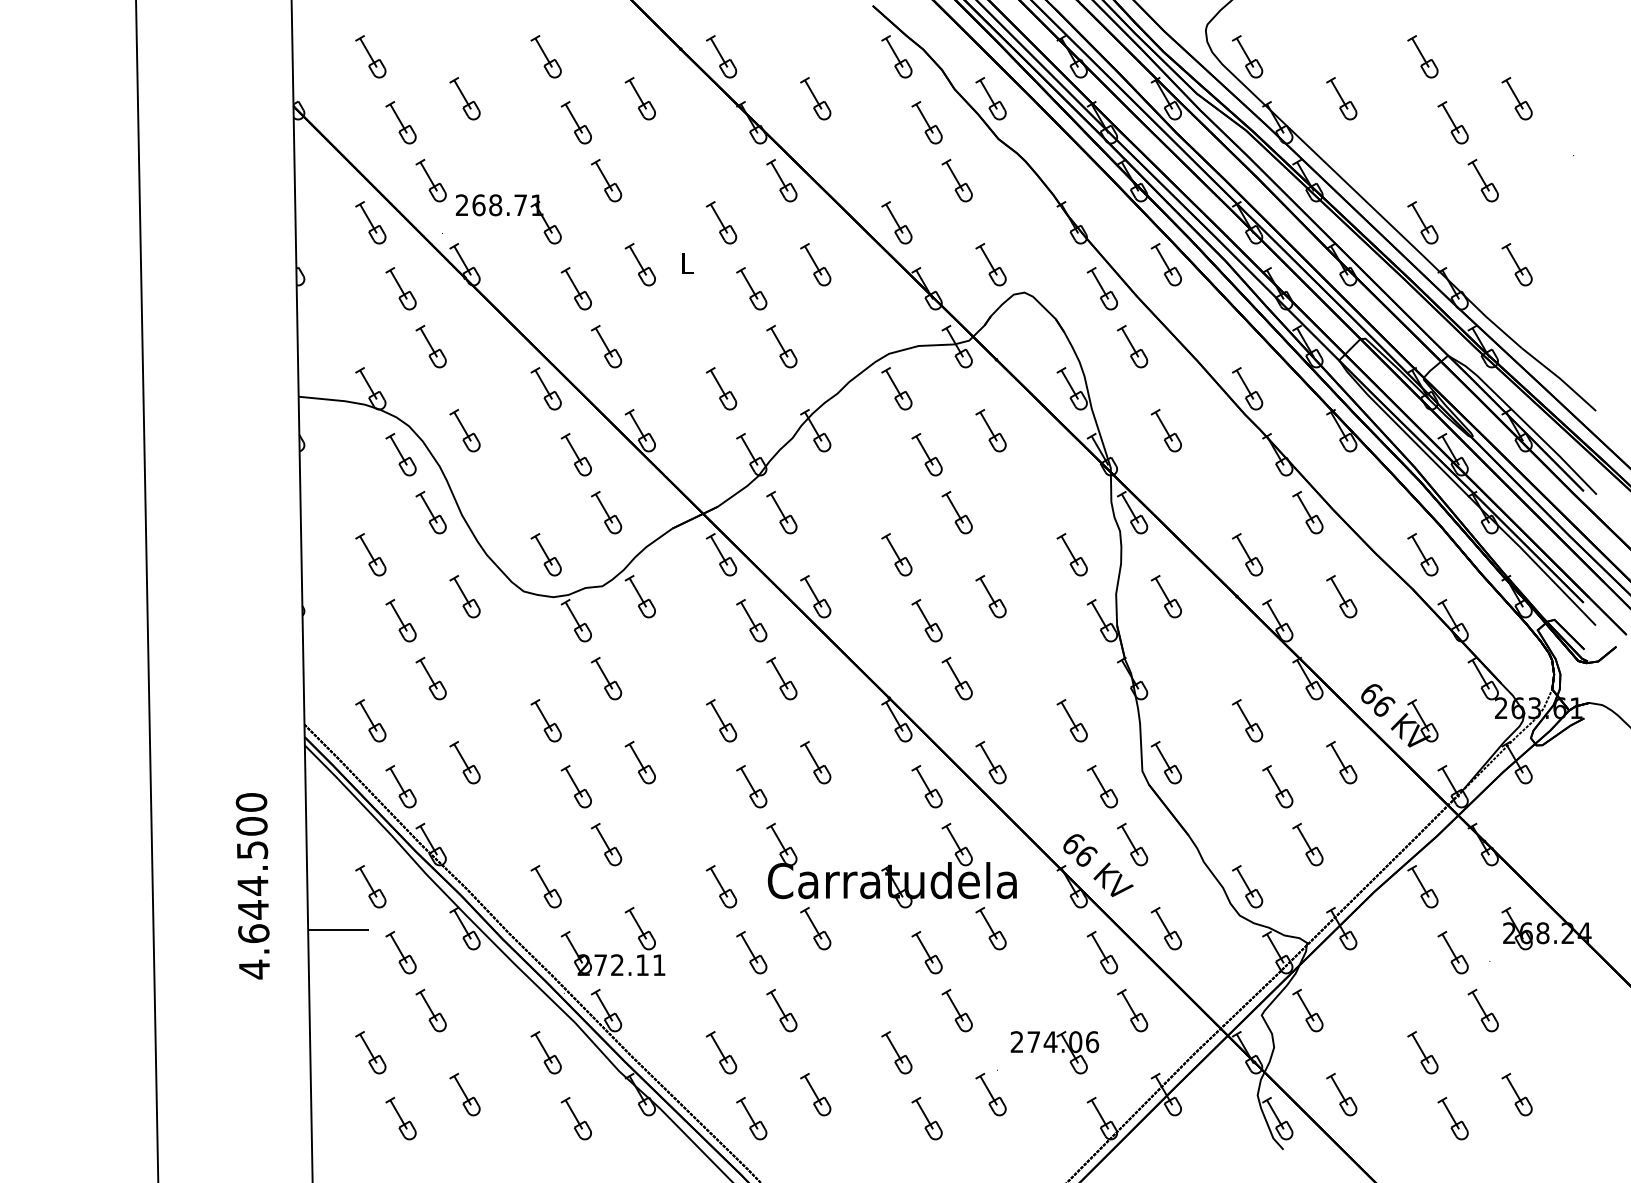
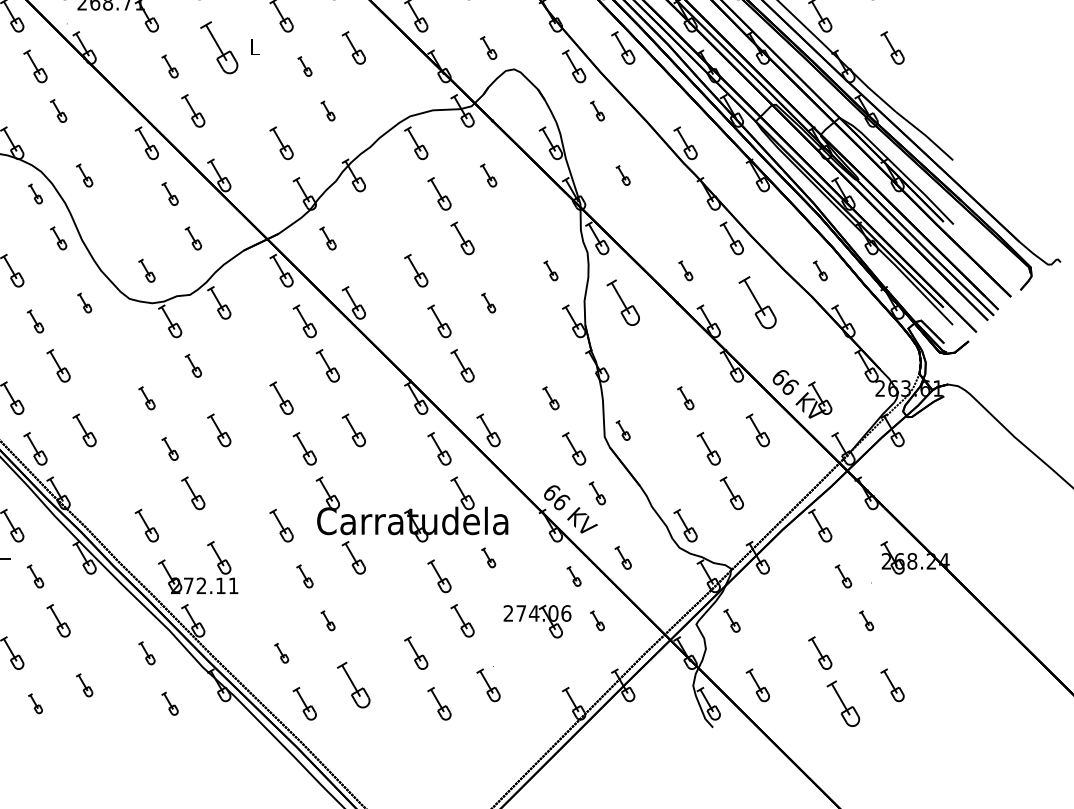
part: (639, 264) -> (218, 47), size x1.6
part: (990, 264) -> (488, 47), size x0.7
part: (575, 288) -> (169, 66), size x0.7
part: (751, 288) -> (304, 66), size x0.6
part: (430, 346) -> (57, 110), size x0.7
part: (781, 346) -> (327, 110), size x0.6
part: (1132, 346) -> (597, 110), size x0.6
part: (464, 430) -> (84, 175), size x0.7
part: (990, 430) -> (488, 175), size x0.7
part: (1165, 430) -> (622, 175), size x0.6
part: (400, 454) -> (34, 193), size x0.6
part: (575, 454) -> (169, 193), size x0.7
part: (430, 512) -> (57, 238), size x0.7
part: (606, 512) -> (193, 238), size x0.7
part: (781, 512) -> (327, 238), size x0.7
part: (545, 554) -> (146, 270), size x0.7
part: (1071, 554) -> (550, 270), size x0.6
part: (1247, 554) -> (685, 270), size x0.6
part: (1422, 554) -> (819, 270), size x0.6
part: (464, 596) -> (84, 302), size x0.6
part: (990, 596) -> (488, 302), size x0.6
part: (1165, 596) -> (622, 302), size x1.4
part: (1341, 596) -> (757, 302), size x1.6
part: (400, 620) -> (34, 321), size x0.7
part: (606, 678) -> (193, 365), size x0.7
part: (545, 720) -> (146, 397), size x0.7
part: (1071, 720) -> (550, 397), size x0.7
part: (1247, 720) -> (685, 397), size x0.7
part: (1165, 762) -> (622, 430), size x0.6
part: (575, 786) -> (169, 448), size x0.7
part: (1132, 844) -> (597, 493), size x0.7
part: (990, 928) -> (488, 557), size x0.6
part: (1165, 928) -> (622, 557), size x0.7
part: (400, 952) -> (34, 576), size x0.7
part: (751, 952) -> (304, 576), size x0.7
part: (1101, 952) -> (573, 576), size x0.6
part: (1452, 952) -> (842, 576), size x0.7
part: (781, 1010) -> (327, 620), size x0.6
part: (1132, 1010) -> (597, 620), size x0.6
part: (1307, 1010) -> (731, 620), size x0.7
part: (1482, 1010) -> (865, 620), size x0.6
part: (545, 1052) -> (146, 652), size x0.7
part: (721, 1052) -> (281, 652), size x0.6
part: (1054, 1052) -> (537, 621), moved
part: (464, 1094) -> (84, 685), size x0.7
part: (815, 1094) -> (353, 685), size x1.4
part: (400, 1118) -> (34, 703), size x0.6
part: (575, 1118) -> (169, 703), size x0.7
part: (1452, 1118) -> (842, 703), size x1.4

